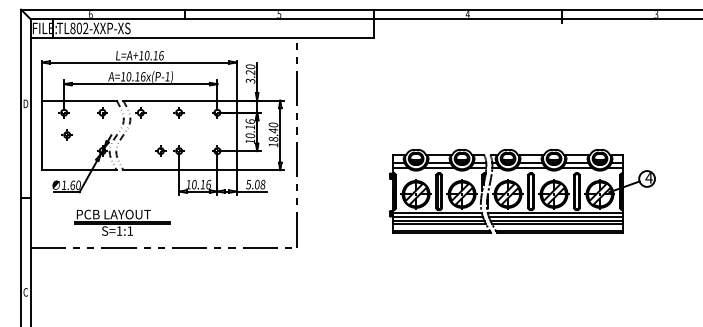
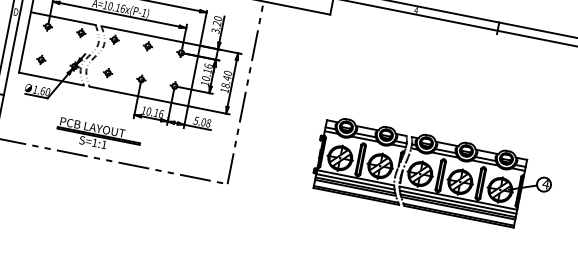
part: (66, 134) -> (40, 59), moved
part: (160, 150) -> (107, 72), moved
part: (122, 222) -> (98, 135), moved

